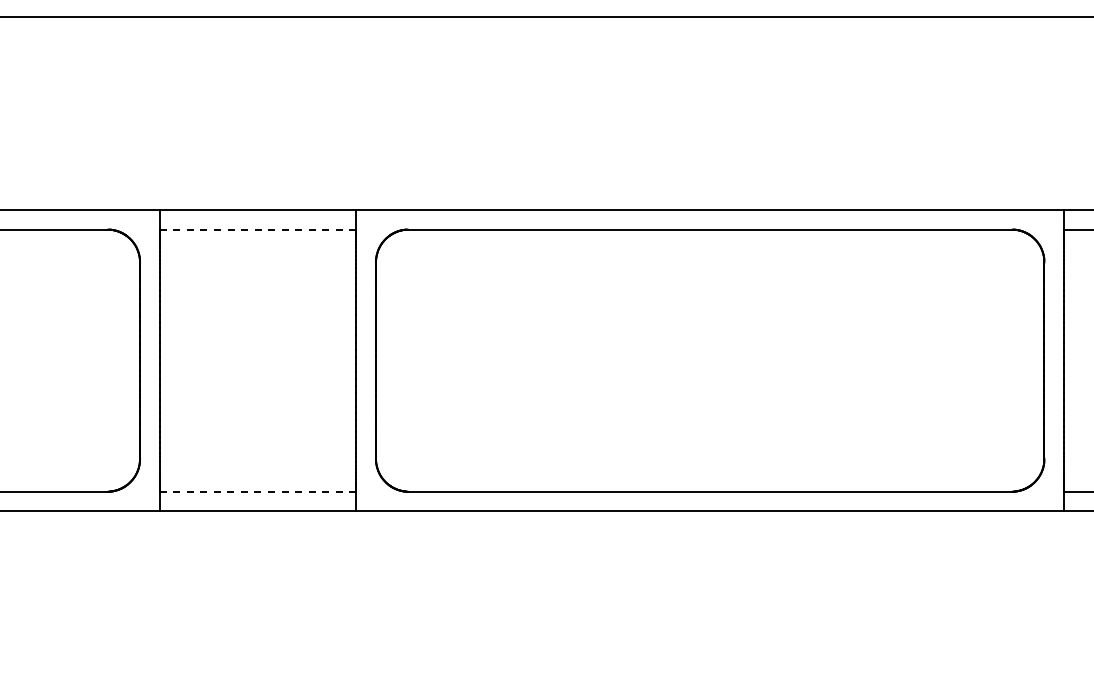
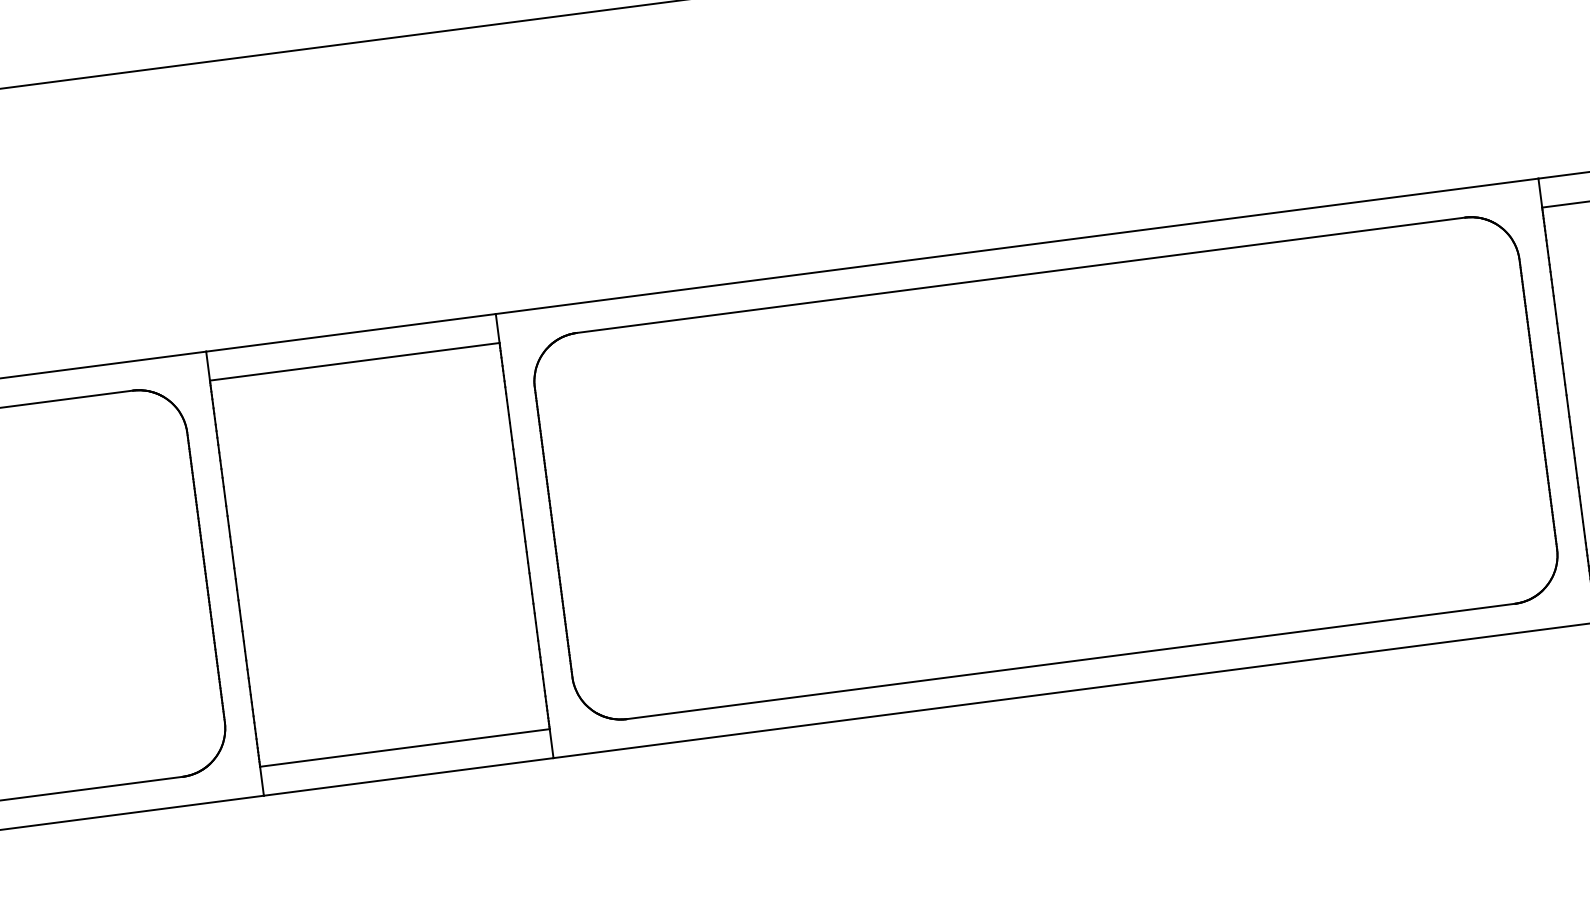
line: (258, 229) -> (355, 361), dashed -> solid
line: (257, 491) -> (404, 747), dashed -> solid

